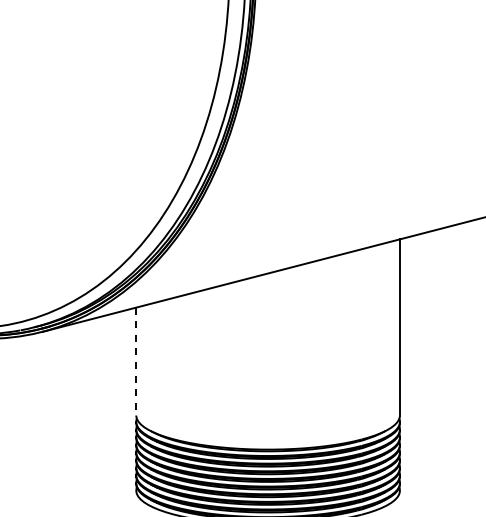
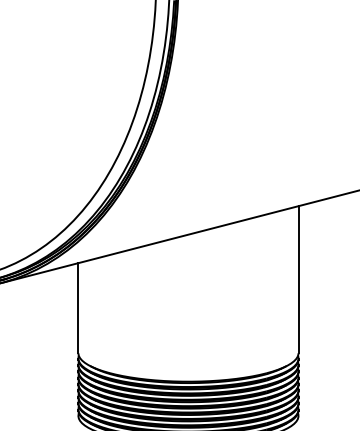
line: (136, 361) -> (78, 308), dashed -> solid

